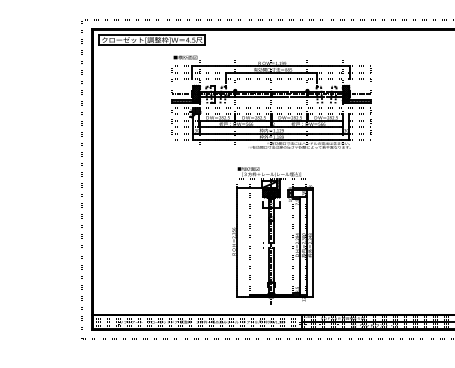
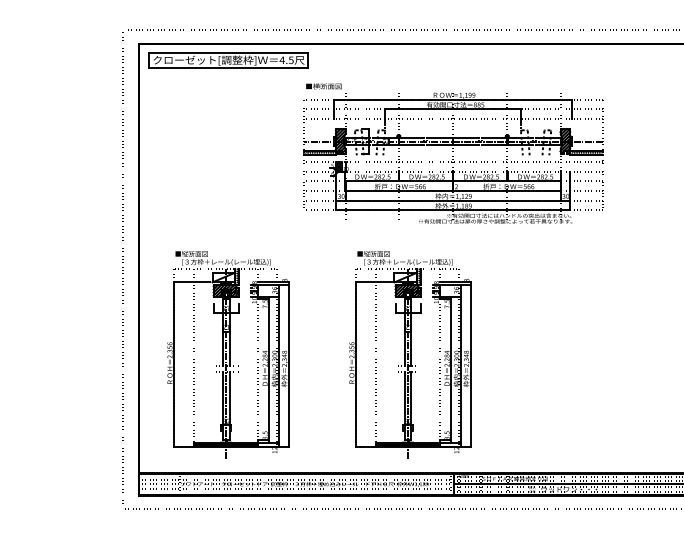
part: (271, 101) -> (453, 152), moved
part: (151, 235) -> (227, 353), added

